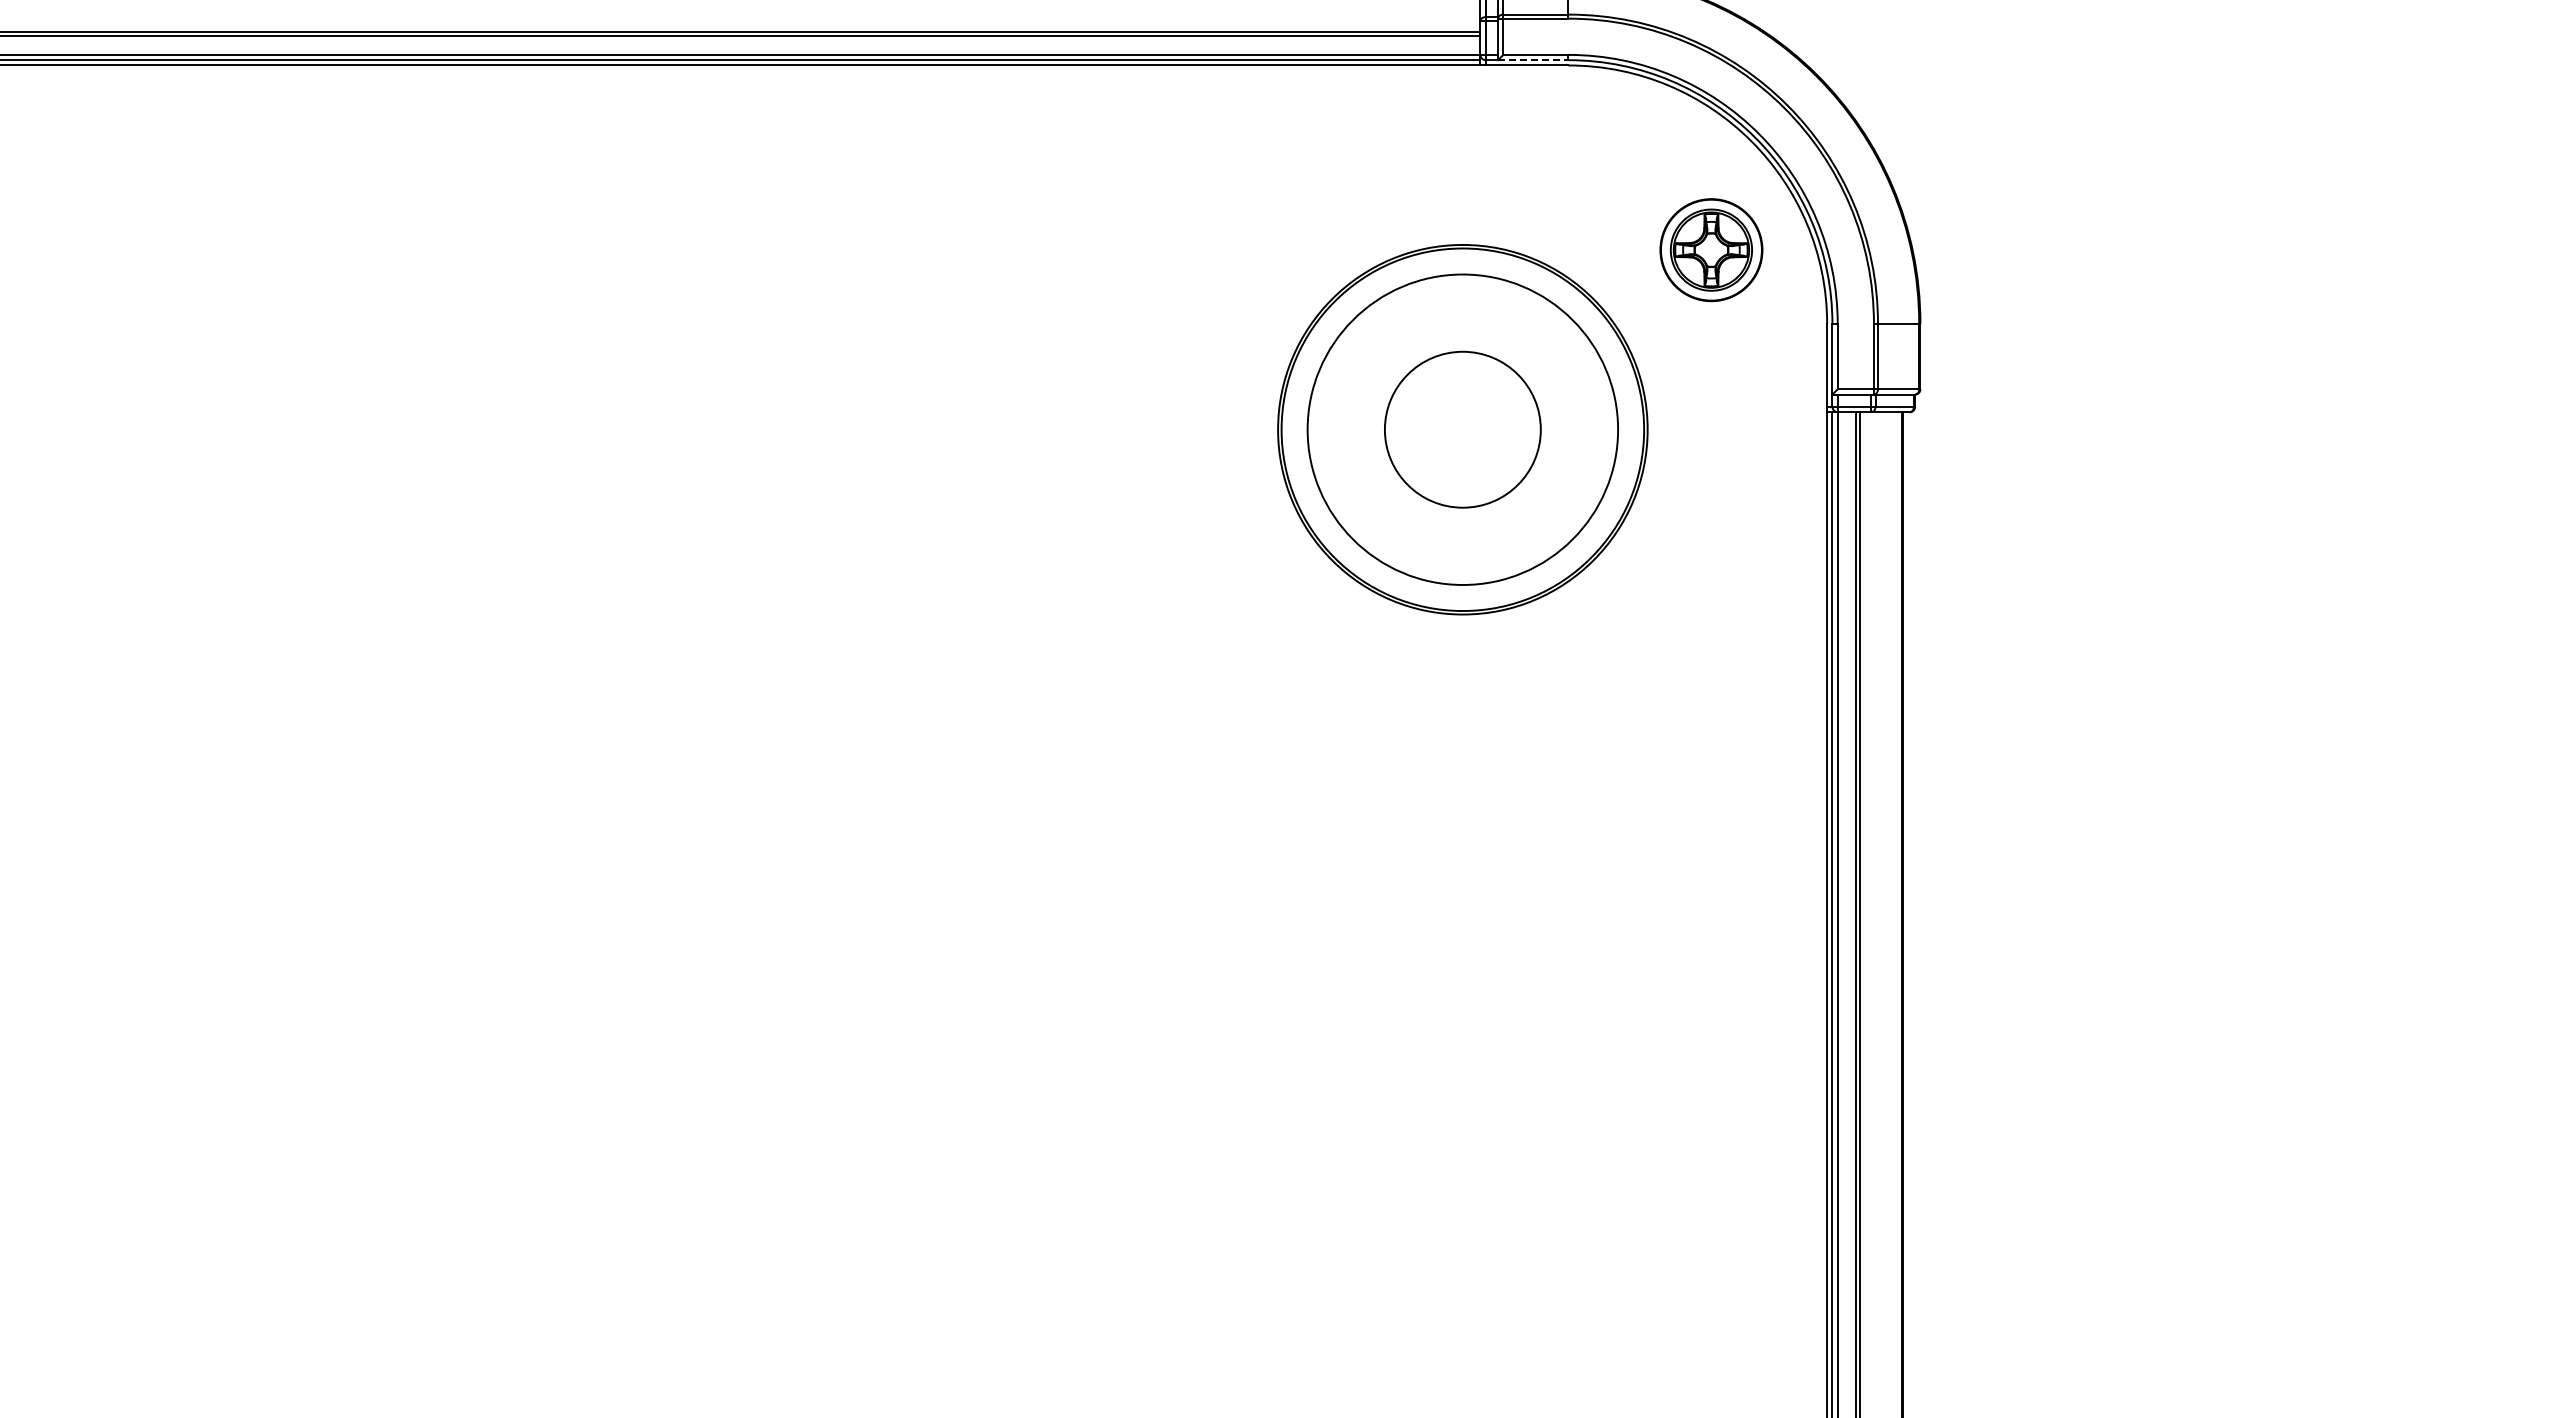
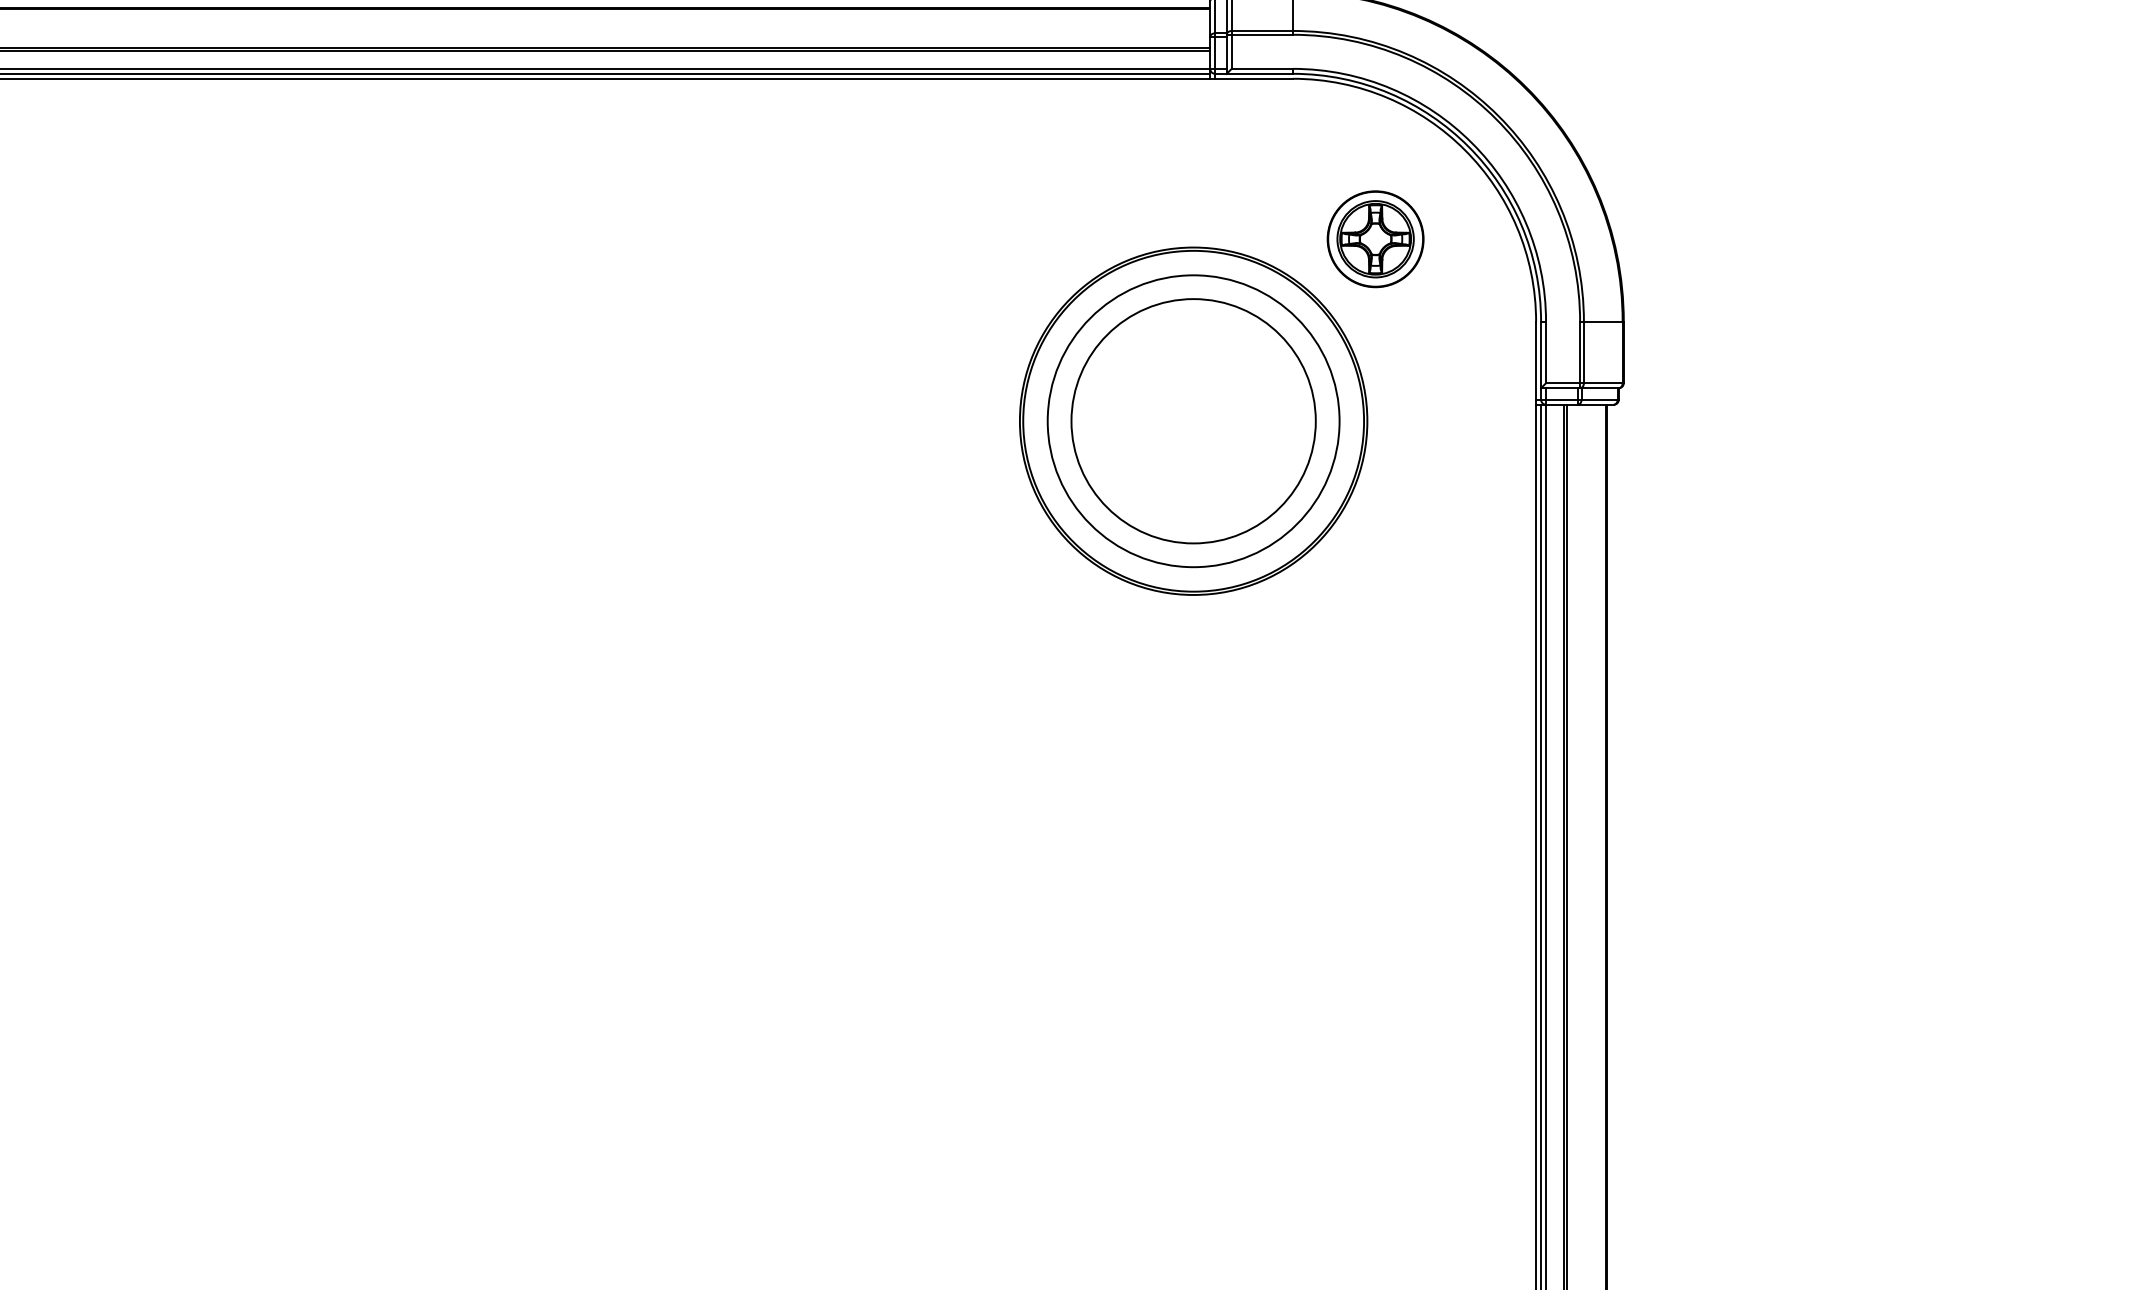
line: (1533, 60) -> (1260, 74), dashed -> solid
part: (1711, 250) -> (1375, 239), moved
circle: (1462, 429) -> (1193, 421), size x1.67

